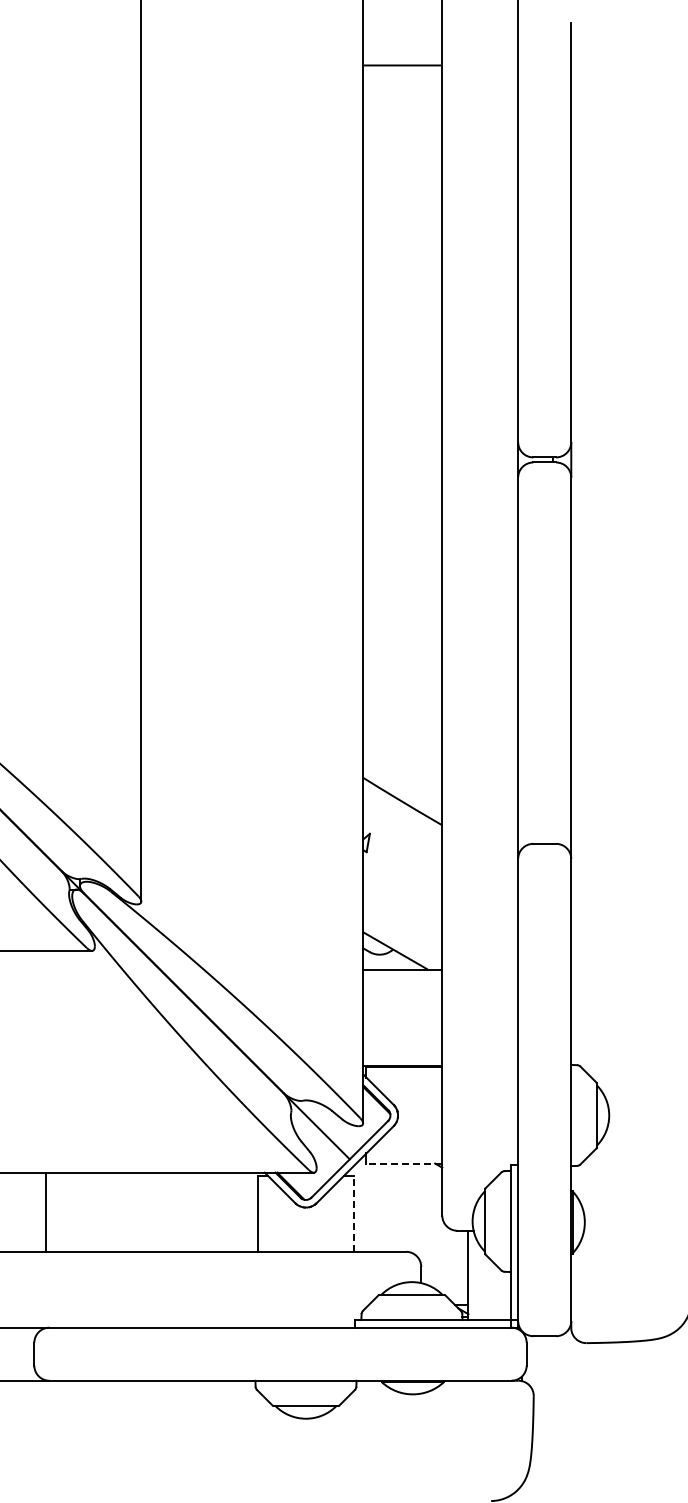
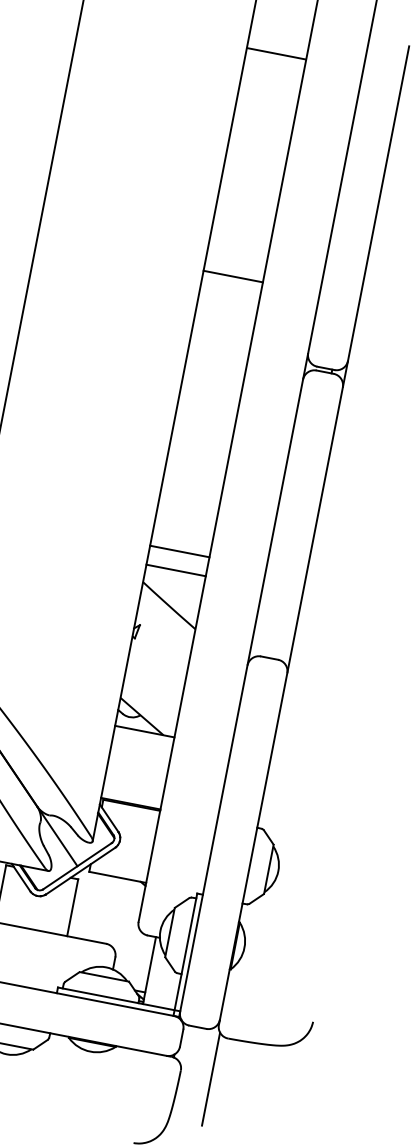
line: (402, 362) -> (233, 276), added
line: (402, 729) -> (179, 551), added
line: (402, 754) -> (175, 570), added
line: (404, 1163) -> (117, 877), dashed -> solid
line: (354, 1213) -> (73, 907), dashed -> solid
line: (574, 1399) -> (210, 1079), added

